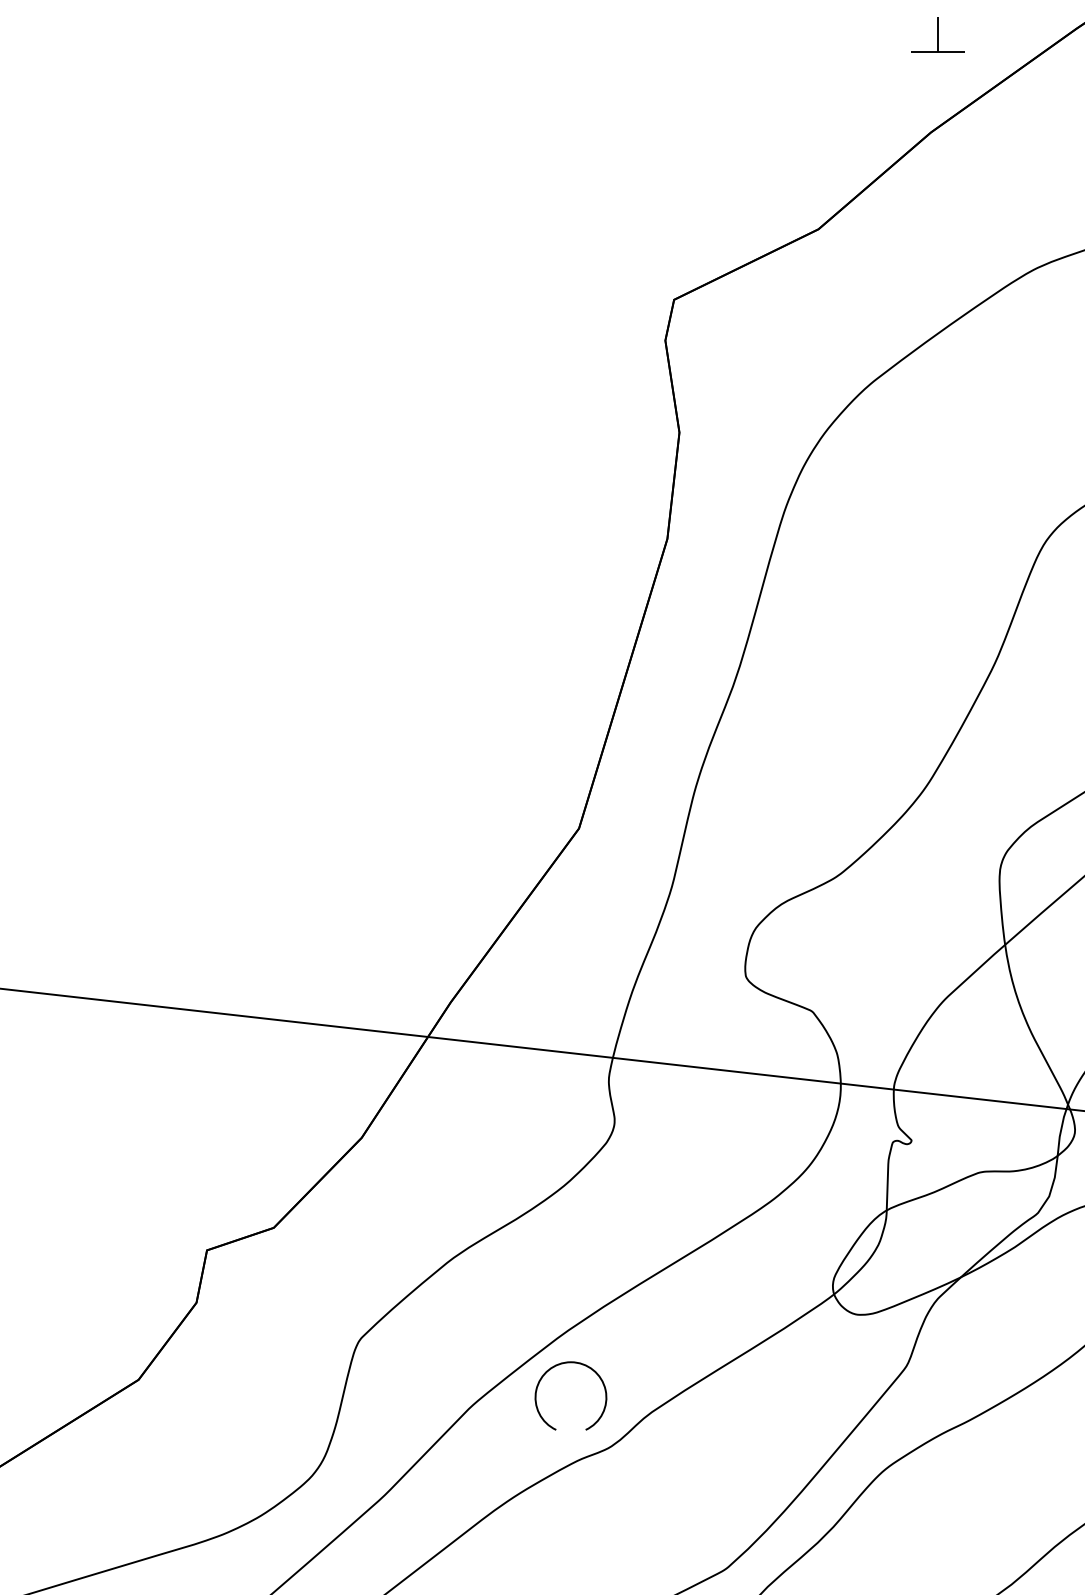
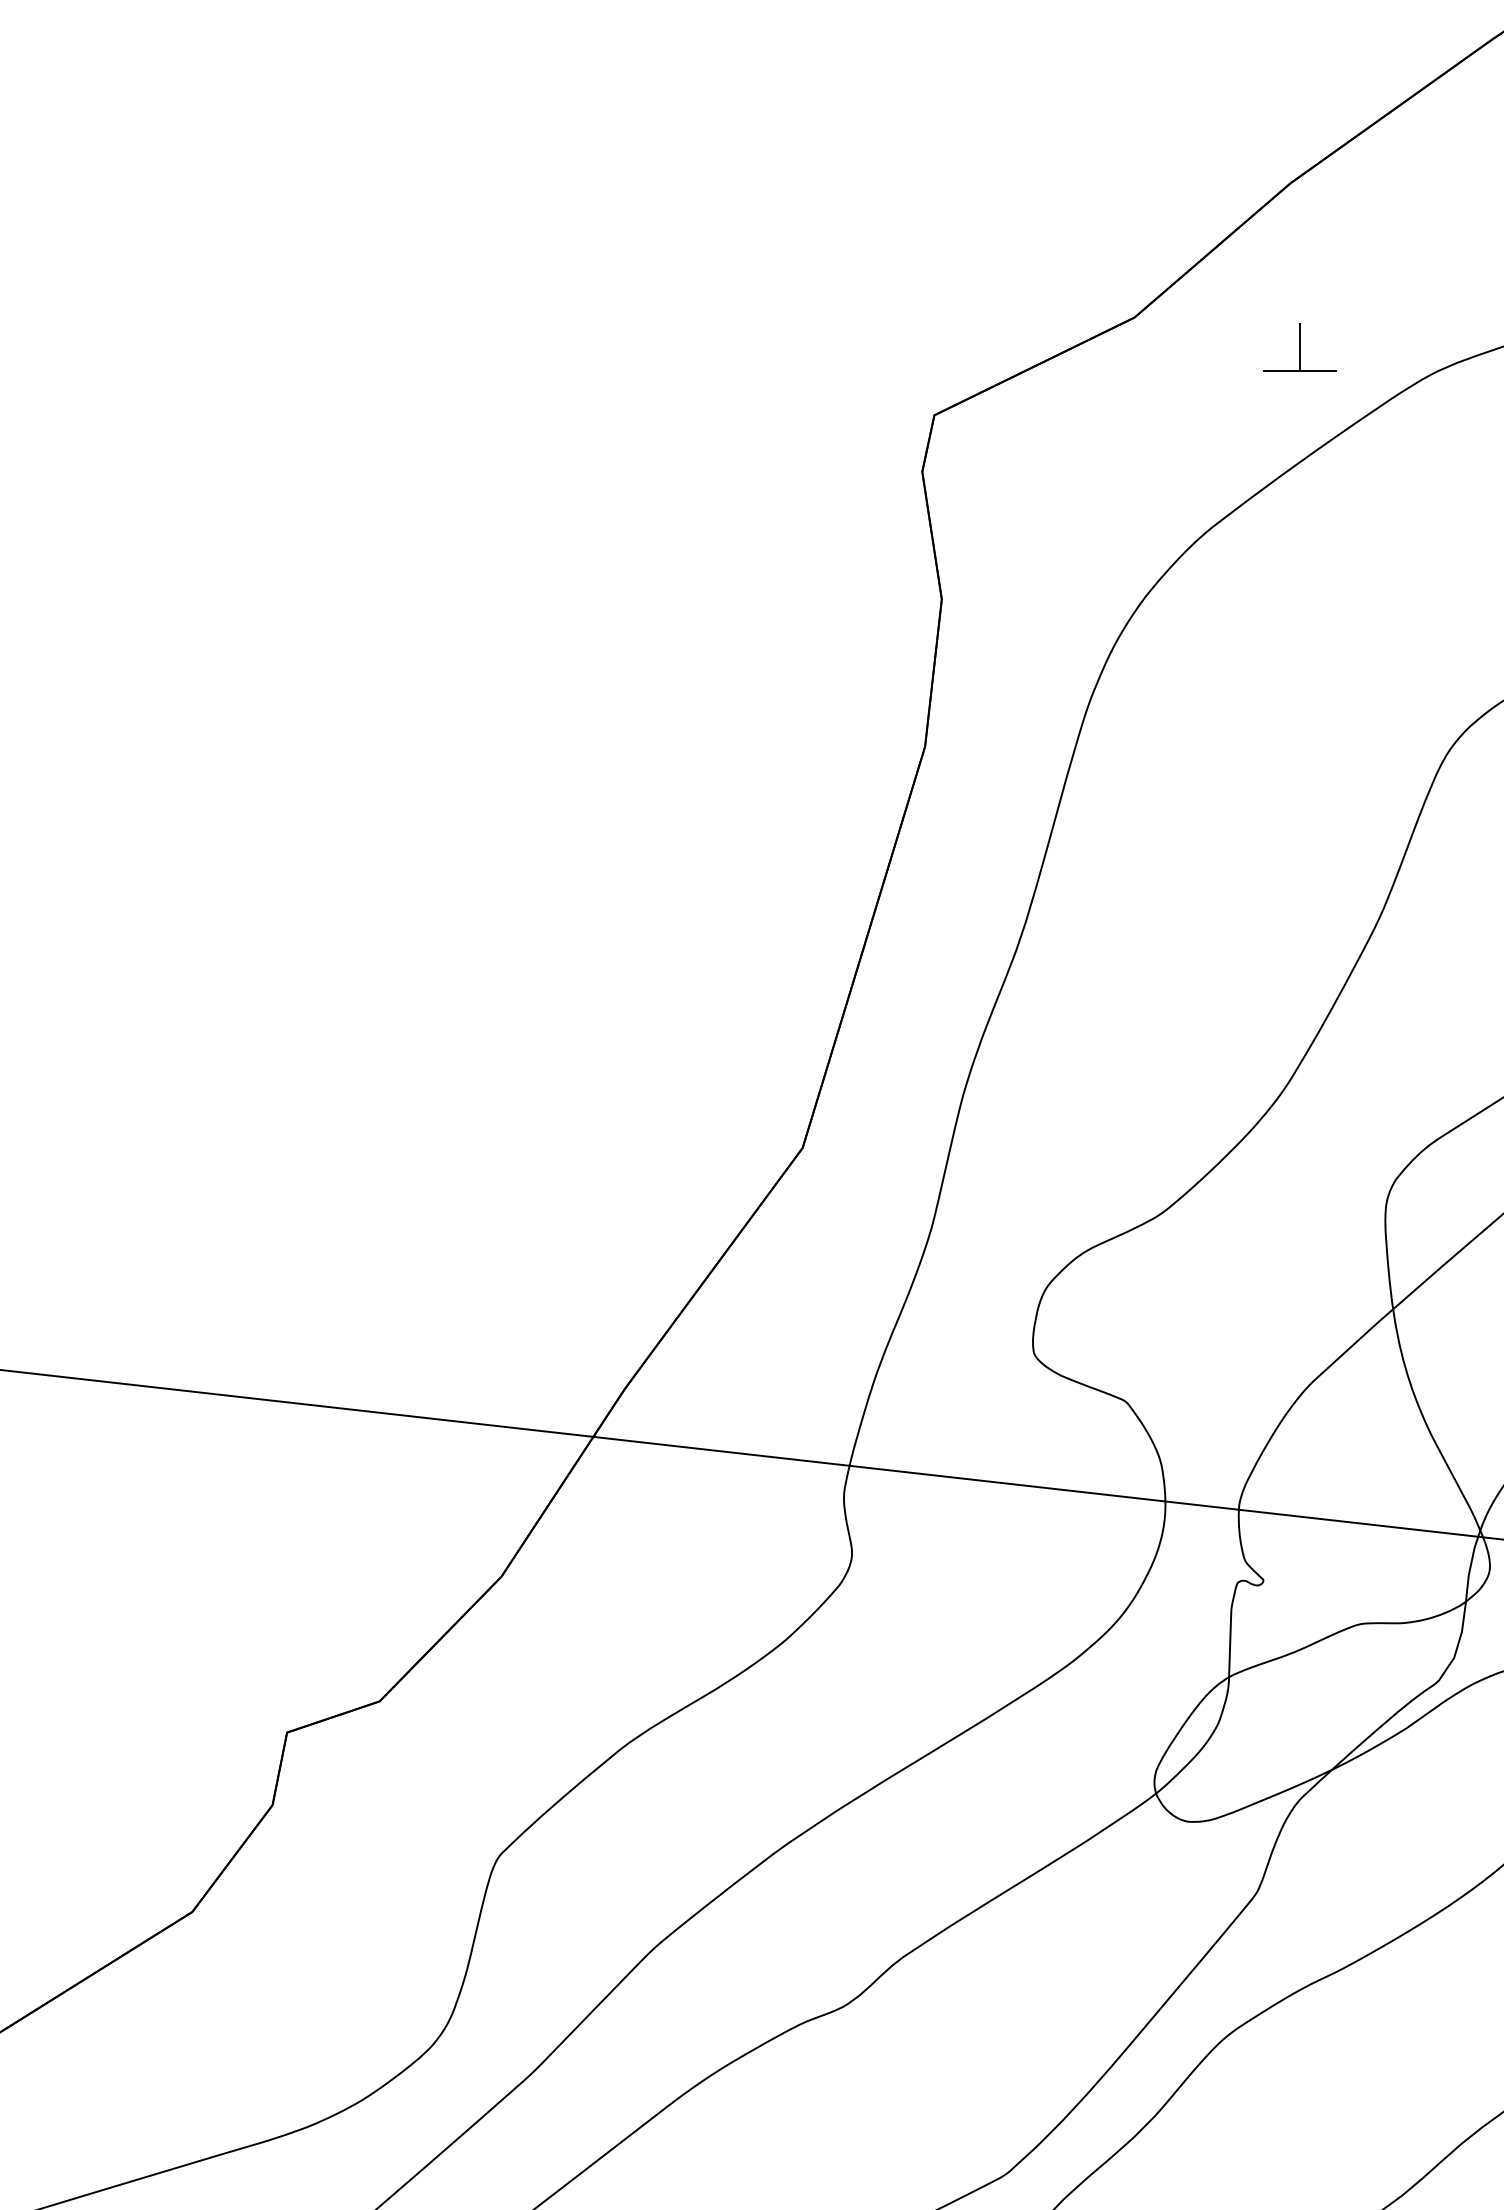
part: (937, 35) -> (1299, 347), moved
arc: (565, 1363) -> (784, 1889), removed

